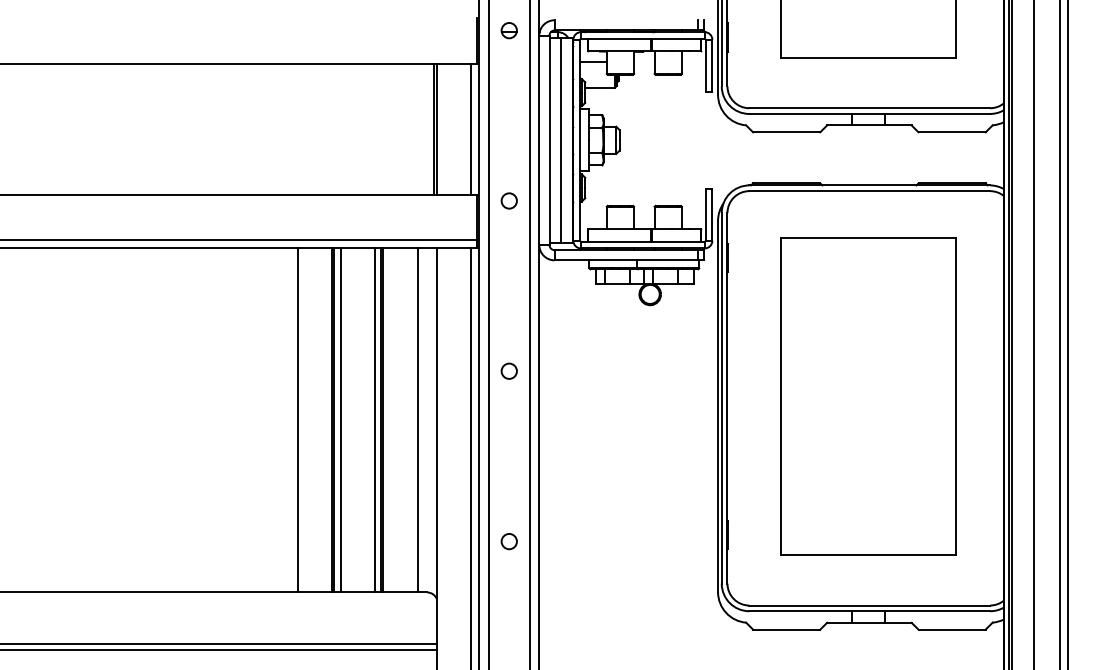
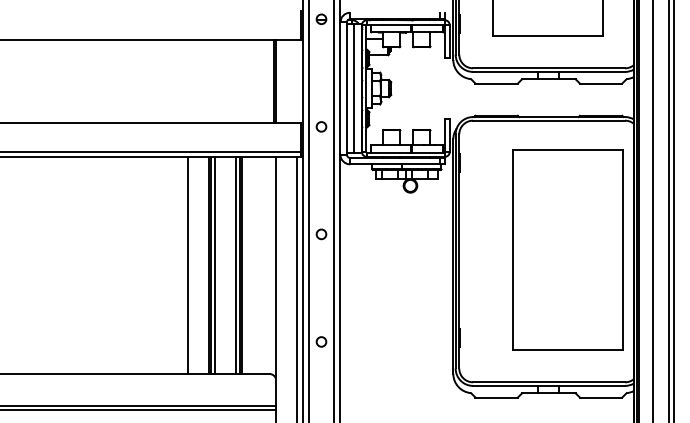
line: (471, 129) -> (297, 81), removed
part: (867, 395) -> (567, 249), moved
line: (417, 420) -> (263, 265), removed

